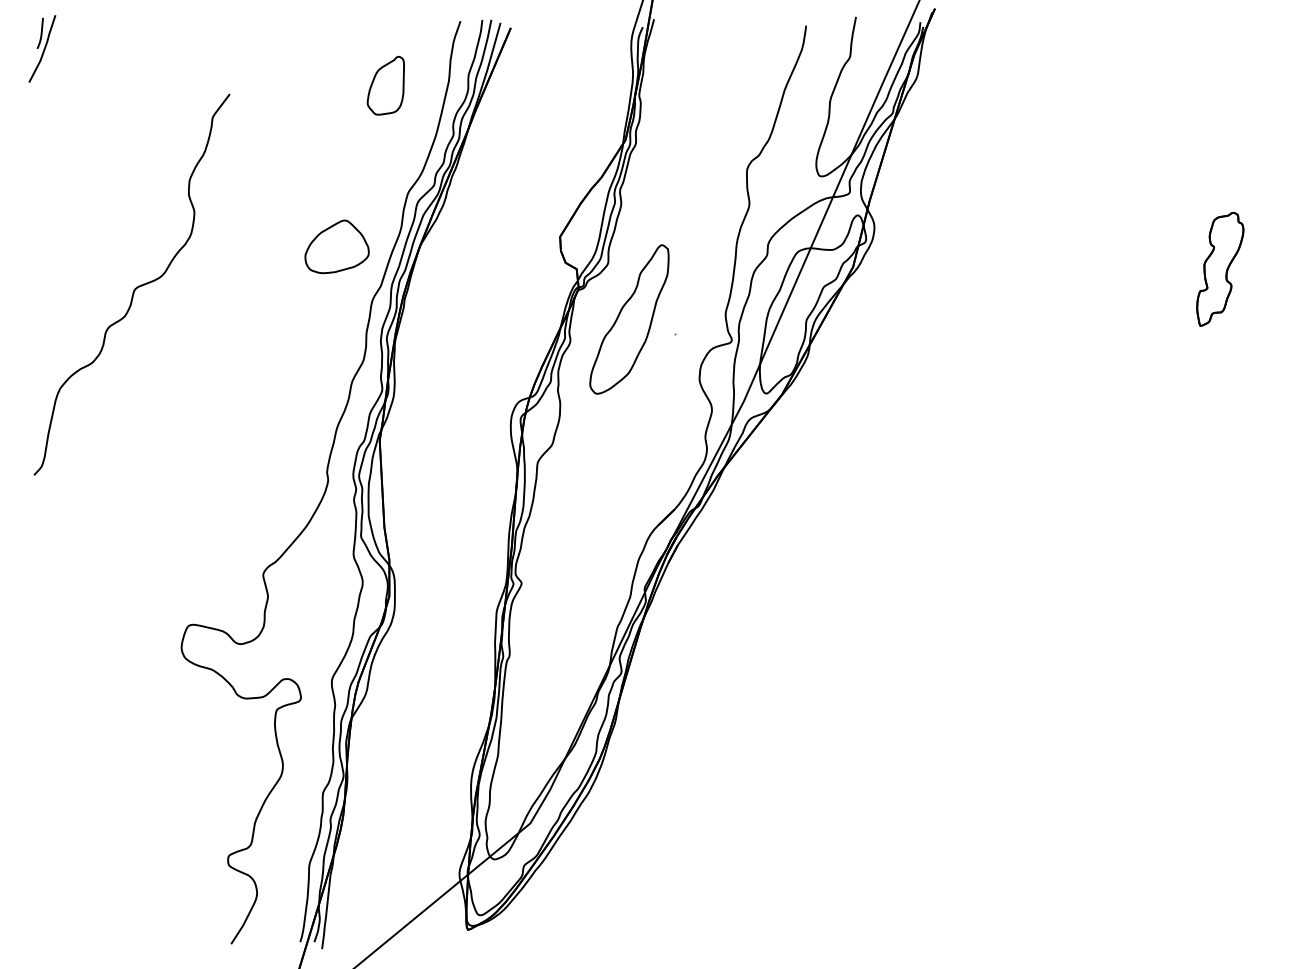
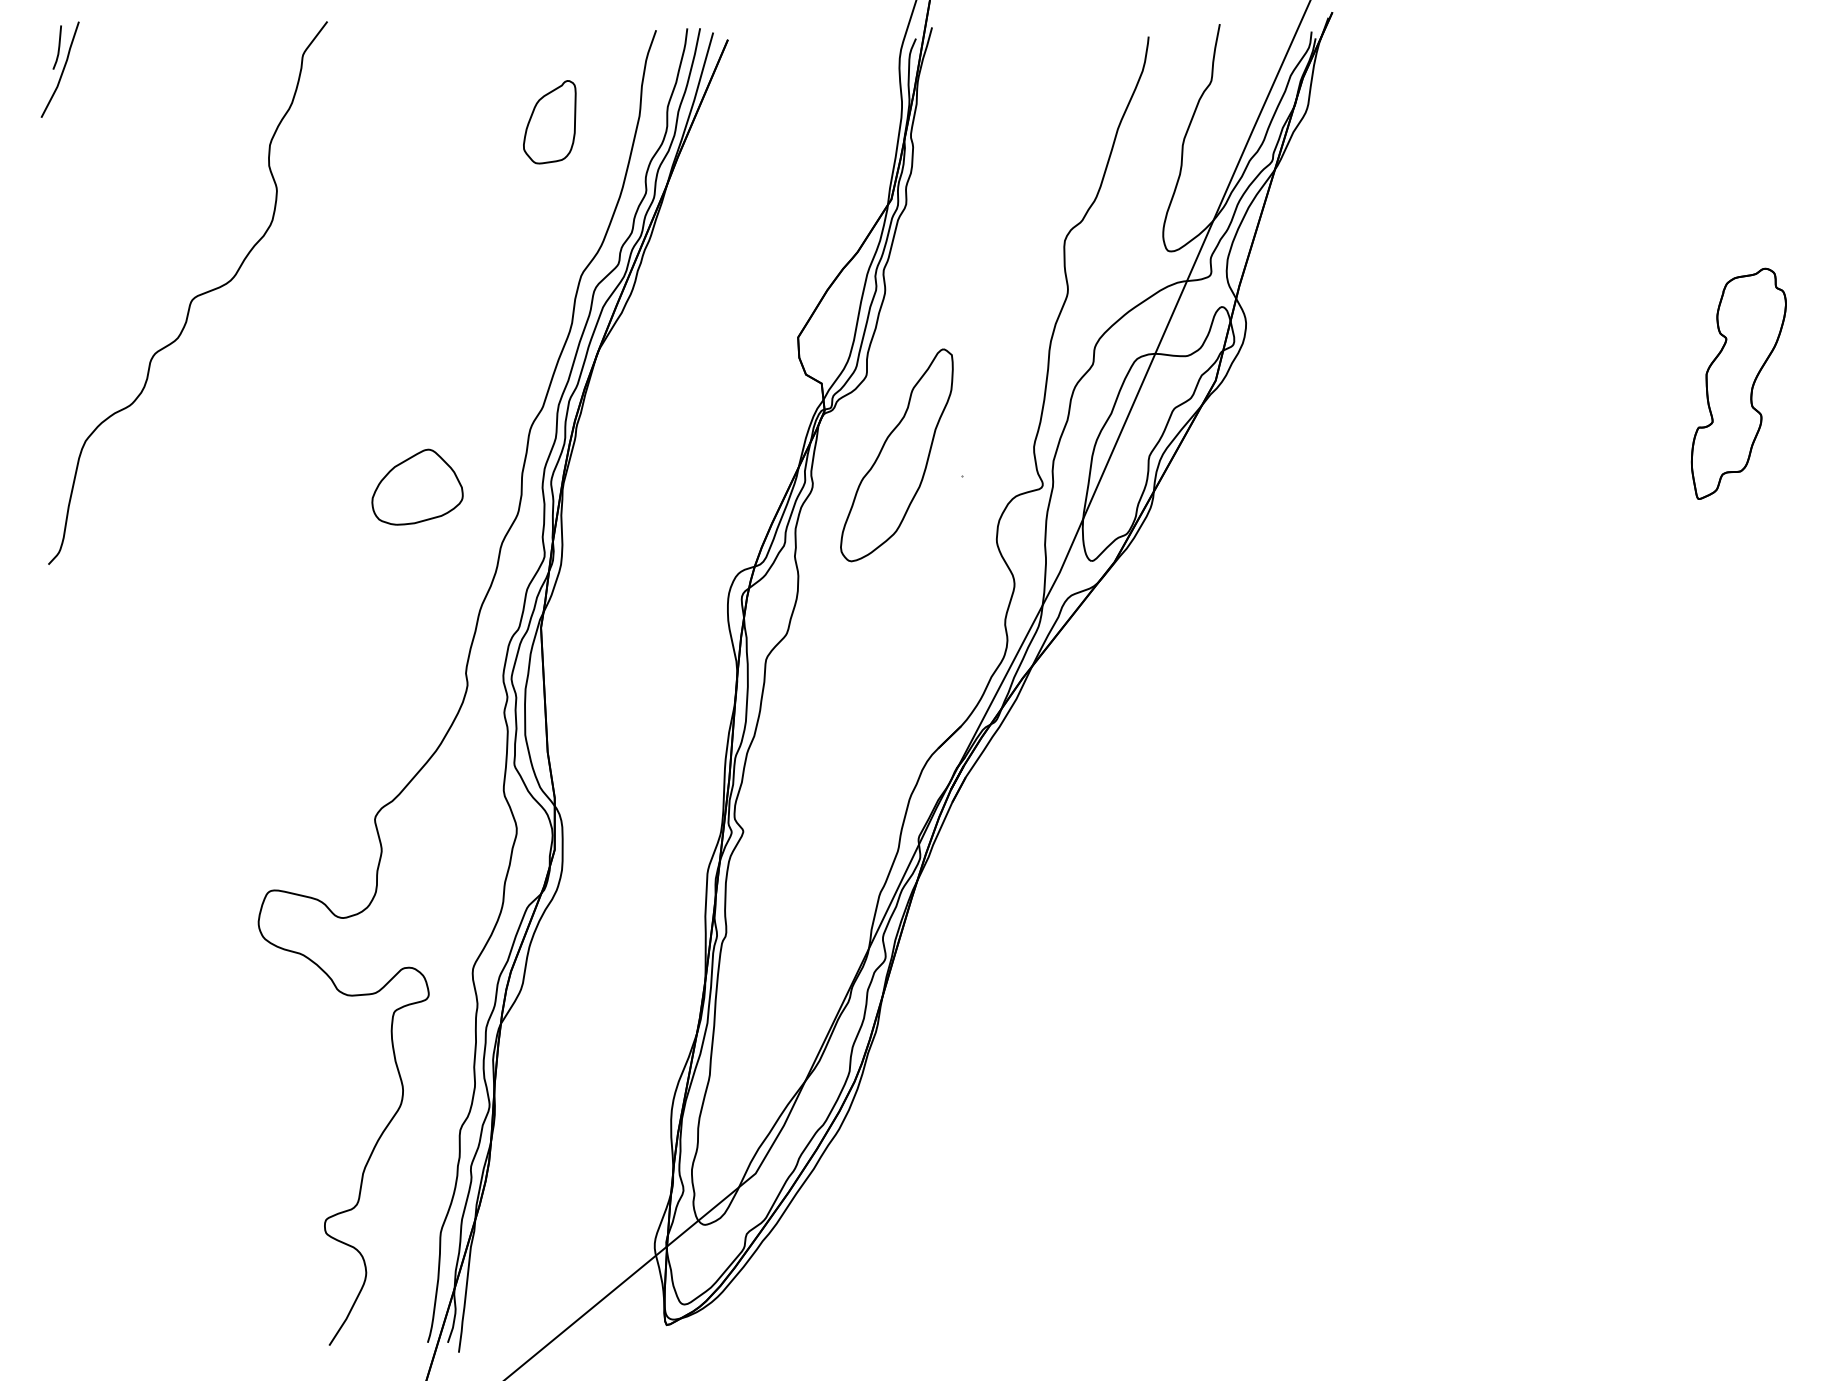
part: (336, 246) -> (416, 486), moved
part: (1220, 269) -> (1739, 384), size x1.43
curve: (135, 287) -> (192, 297), moved

